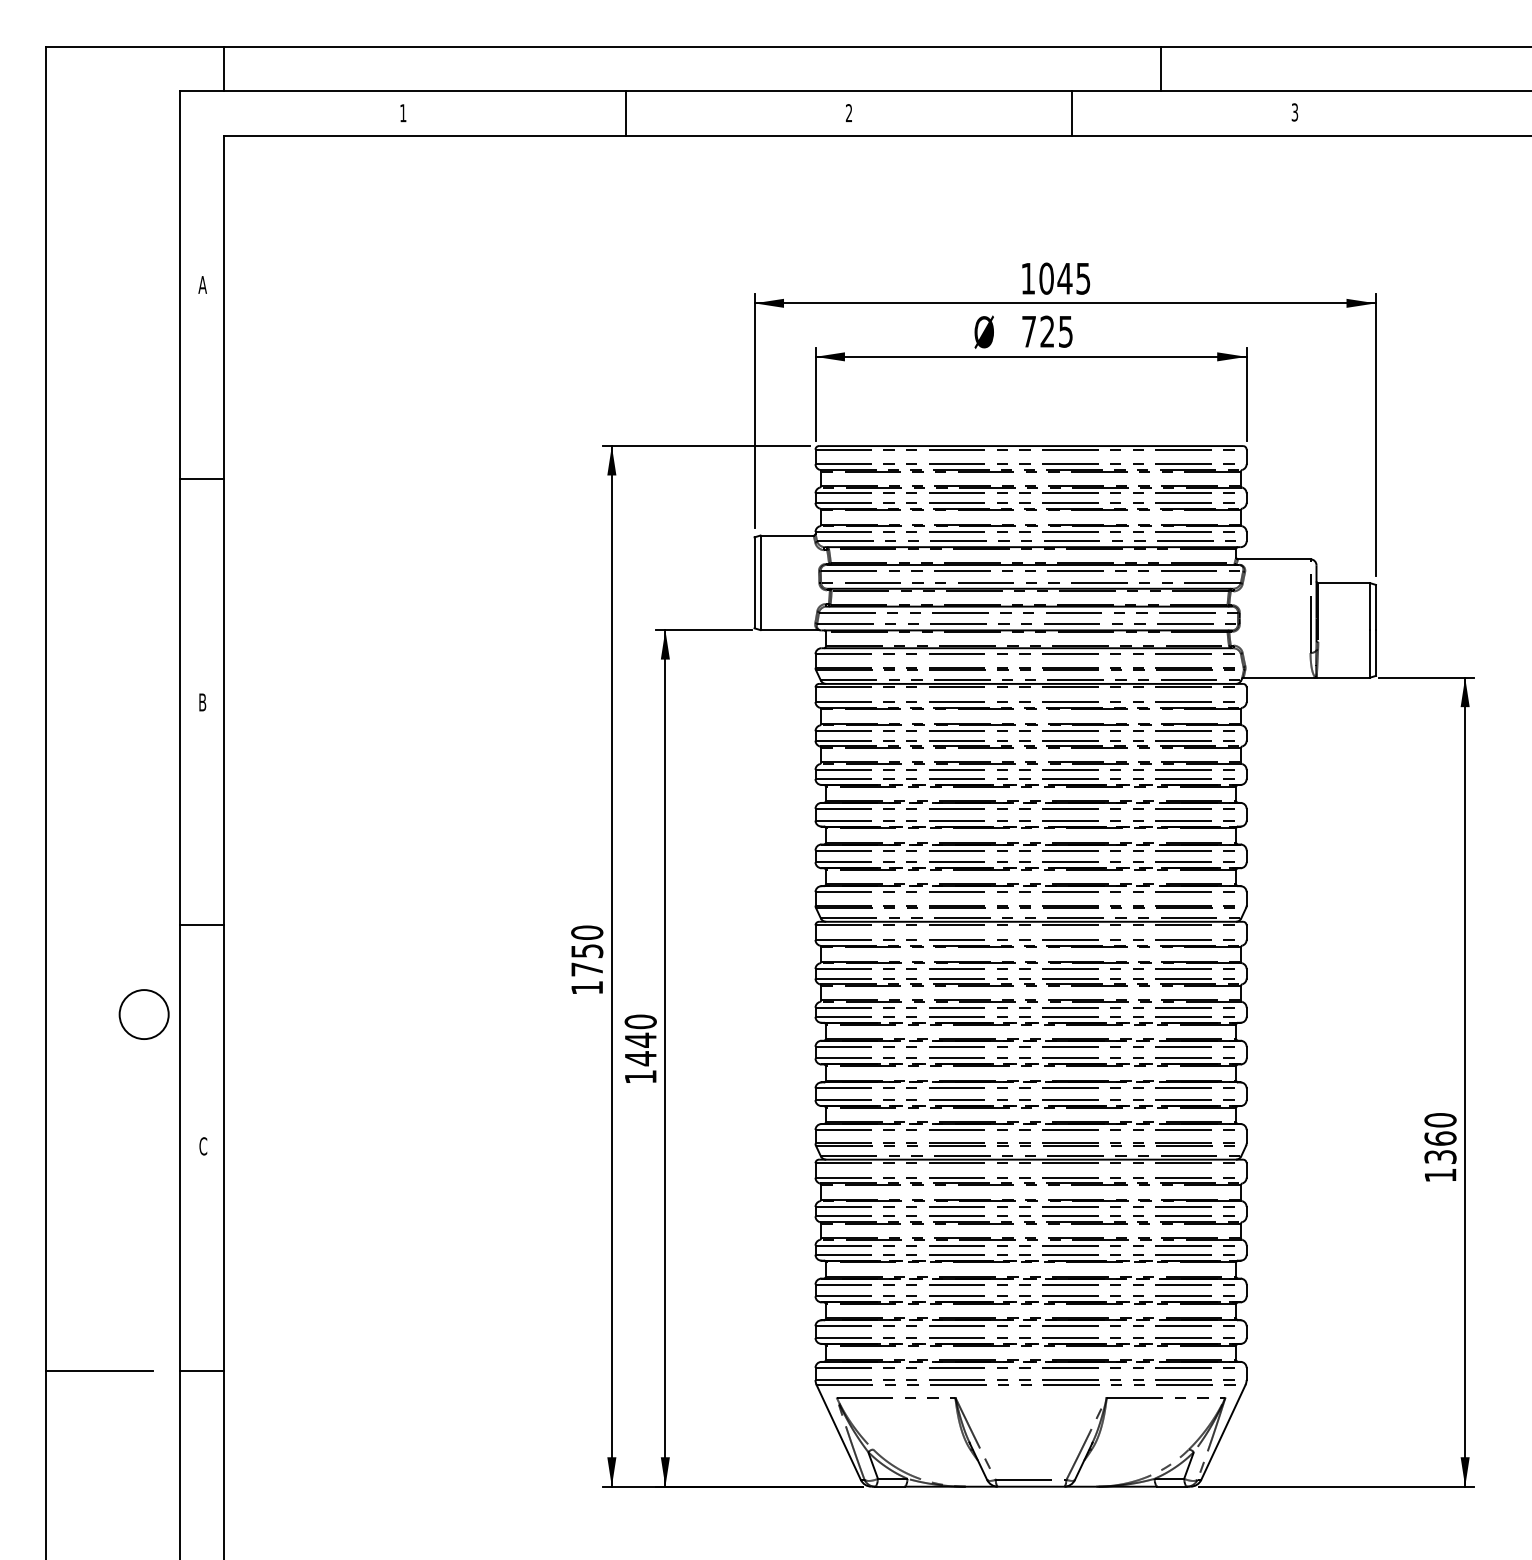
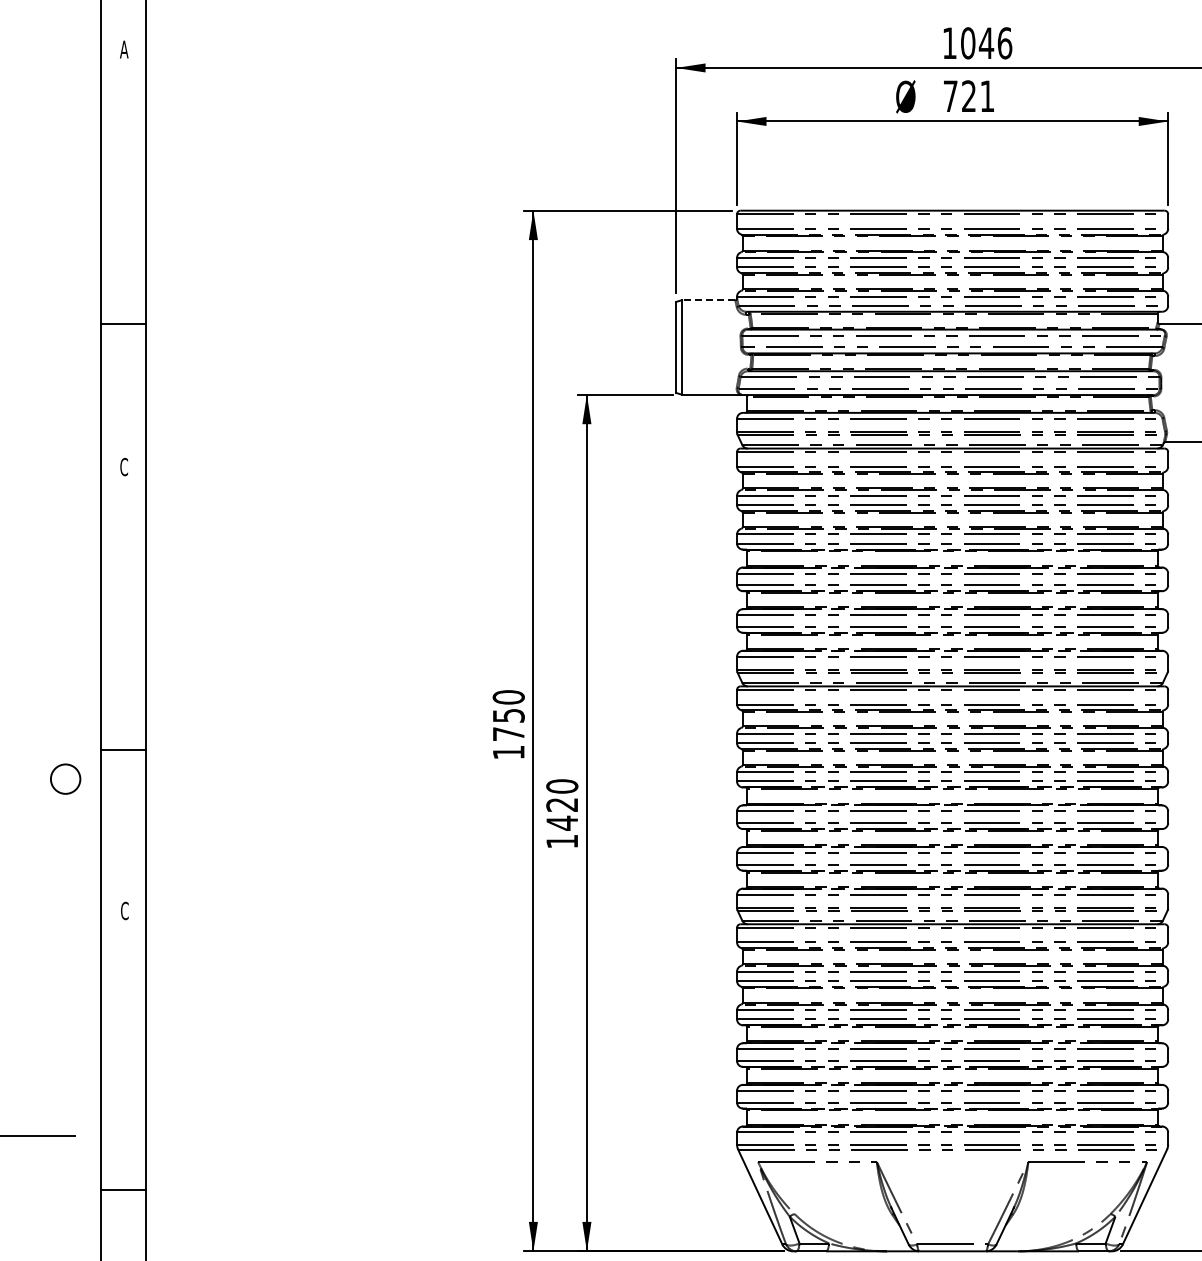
text: (1083, 278) -> (1005, 43), 1045 -> 1046
text: (1065, 331) -> (987, 96), 725 -> 721
line: (201, 479) -> (123, 324), moved
line: (787, 535) -> (709, 300), solid -> dashed
text: (202, 702) -> (124, 467), B -> C
line: (201, 925) -> (123, 750), moved
circle: (143, 1014) -> (65, 779), size x0.6
text: (640, 1039) -> (562, 804), 1440 -> 1420
line: (201, 1371) -> (123, 1190), moved

